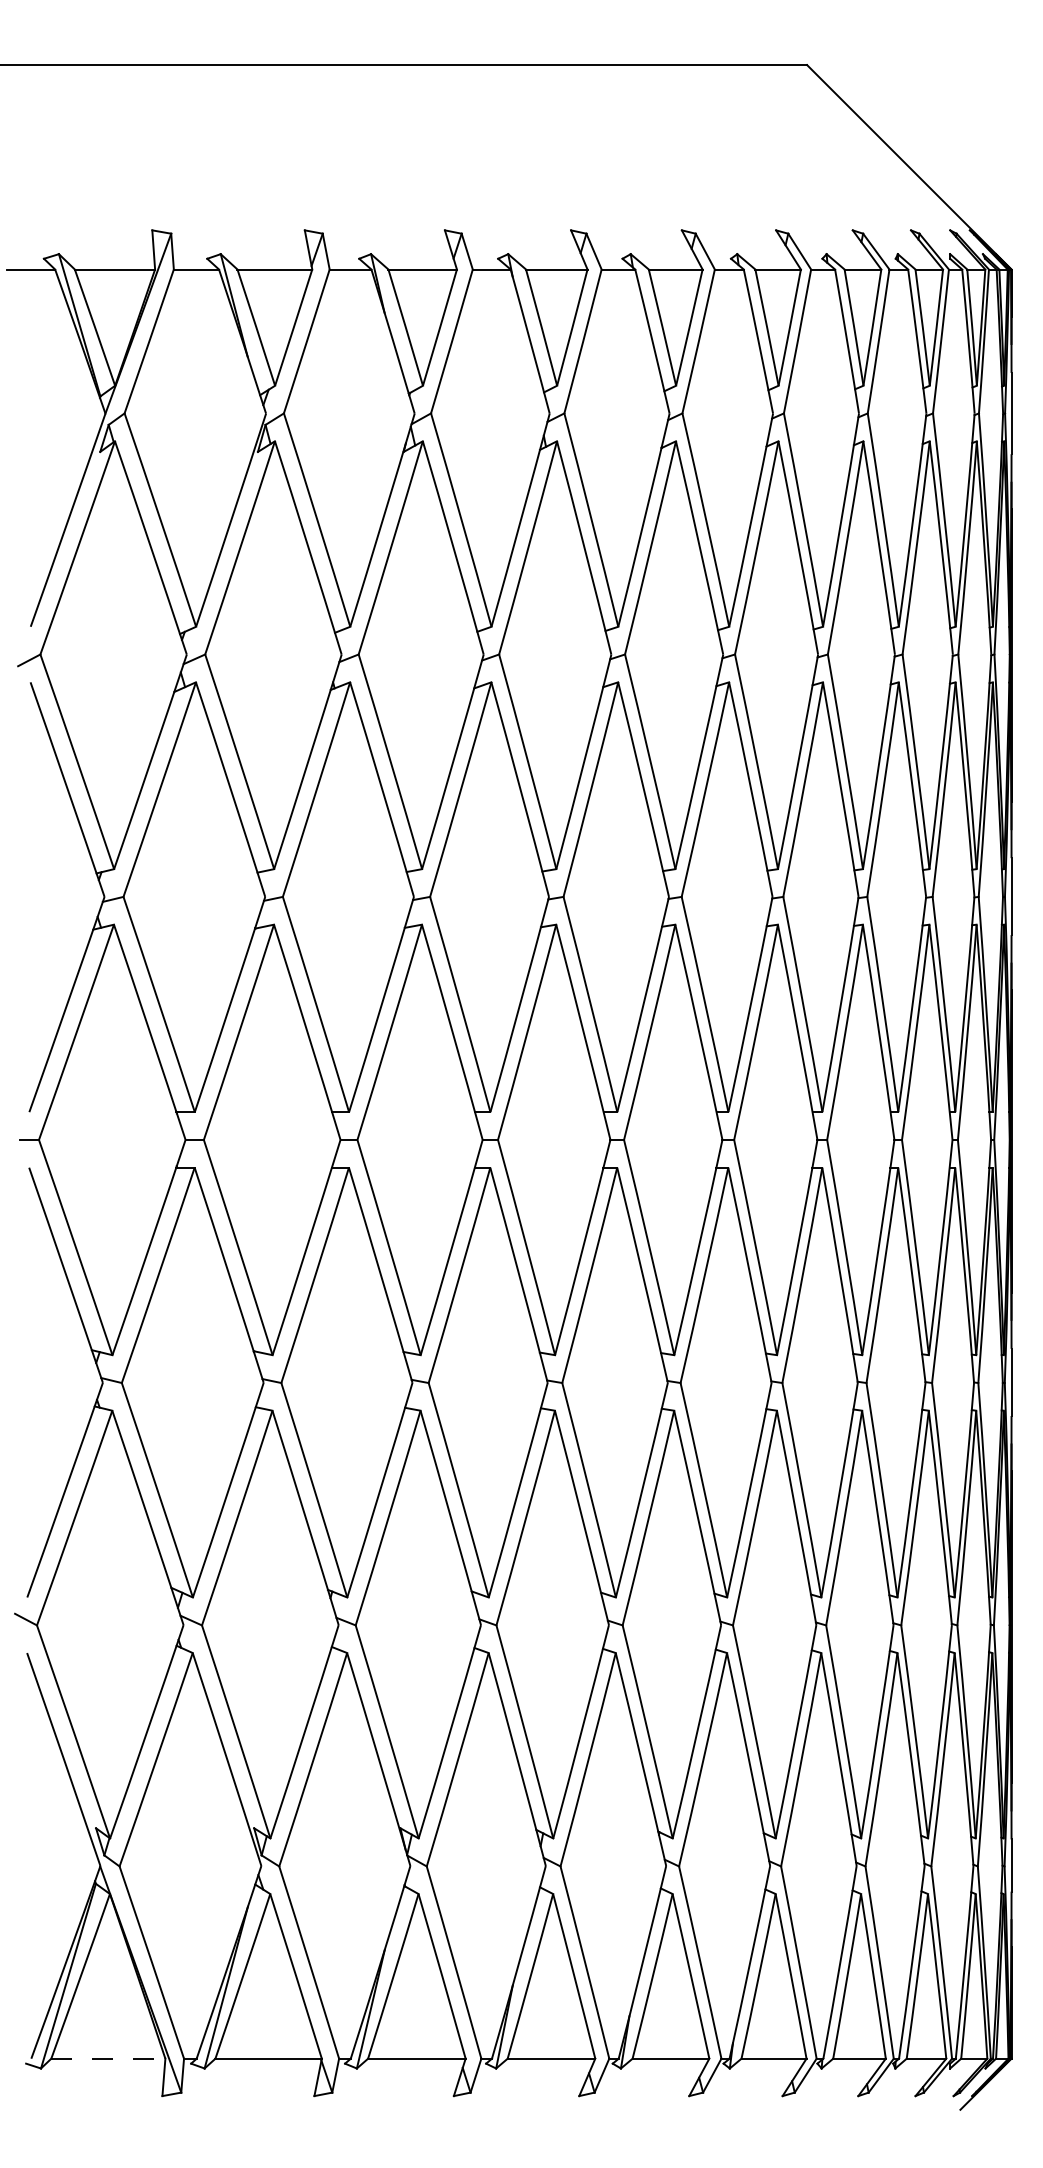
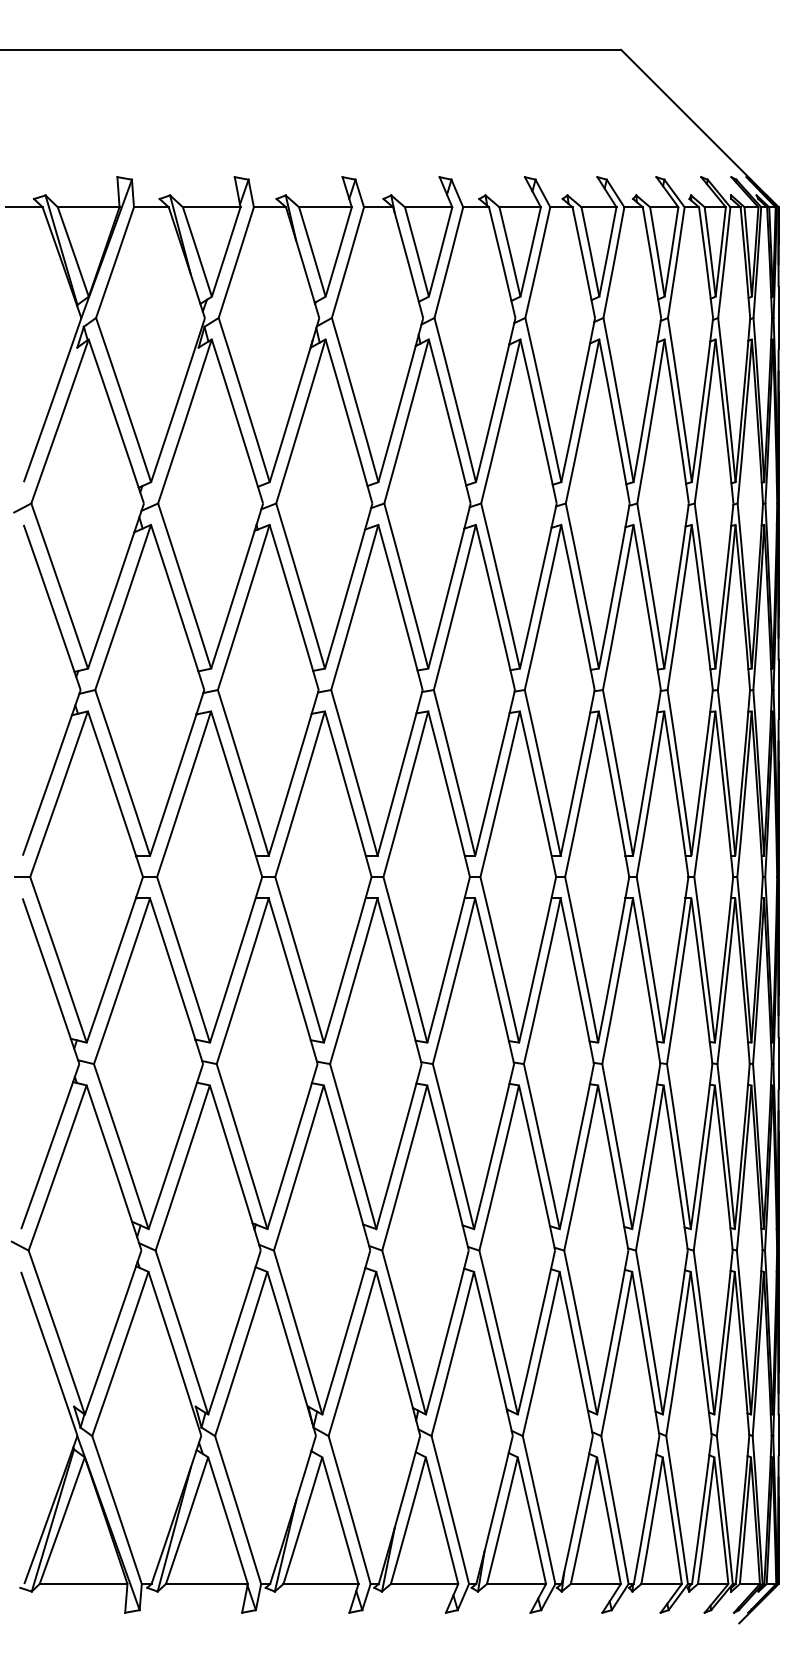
line: (108, 2058) -> (83, 1583), dashed -> solid

